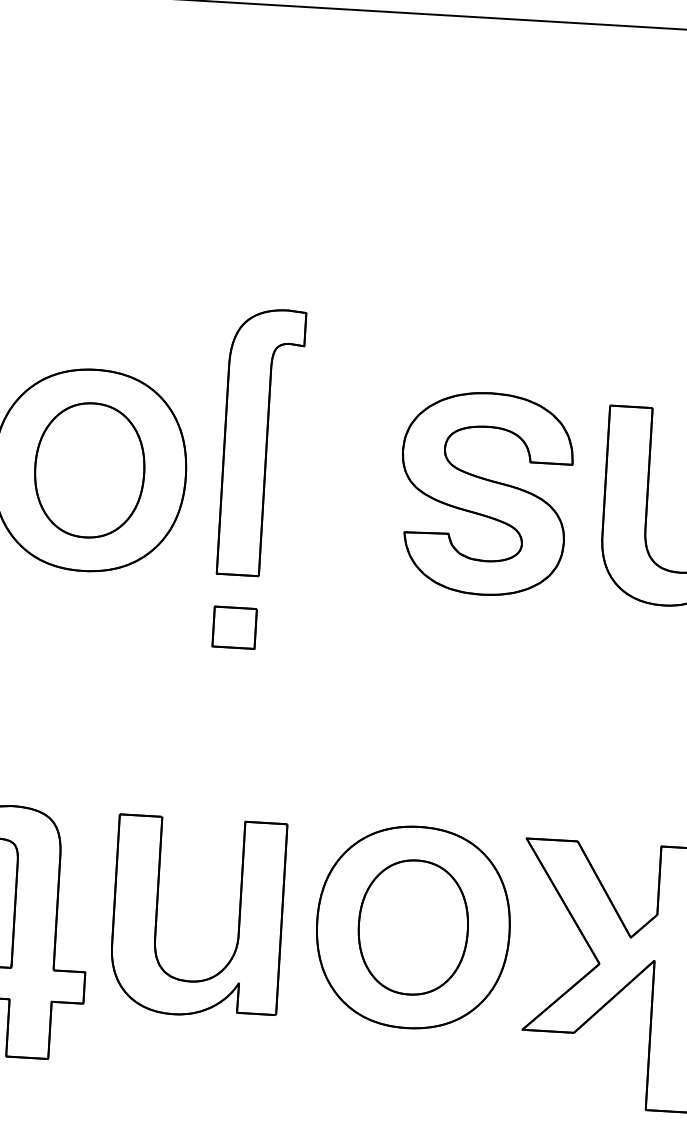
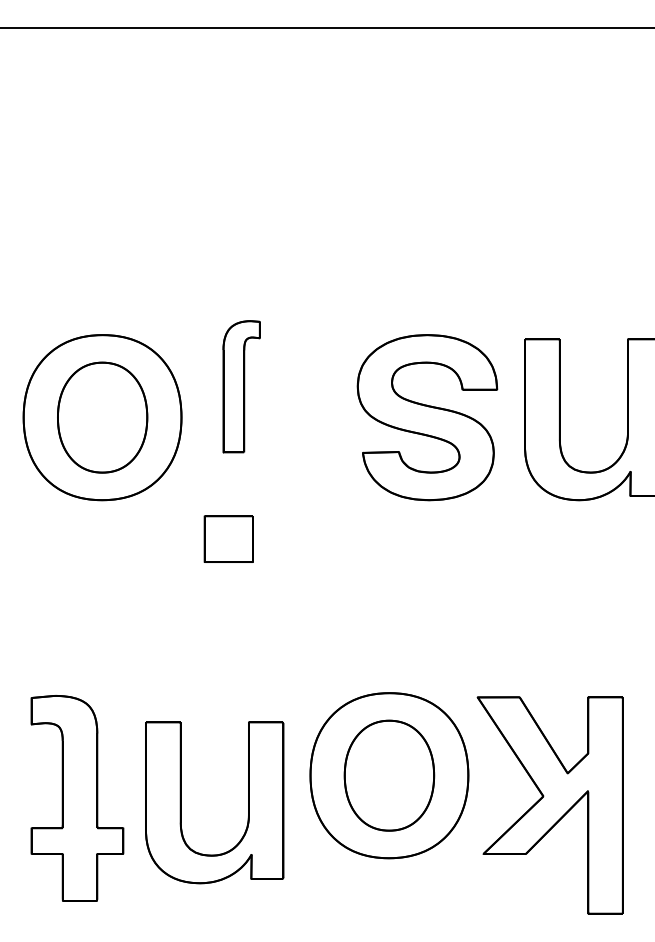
part: (261, 442) -> (241, 386), size x0.6
part: (234, 628) -> (228, 539), size x1.4
part: (157, 914) -> (181, 802), moved

